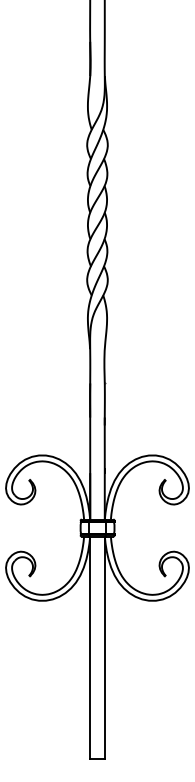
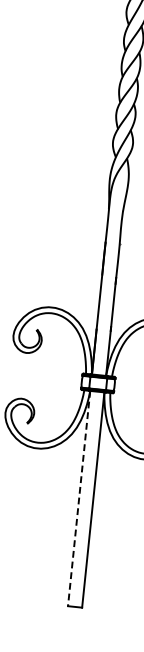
line: (90, 647) -> (79, 498), solid -> dashed

